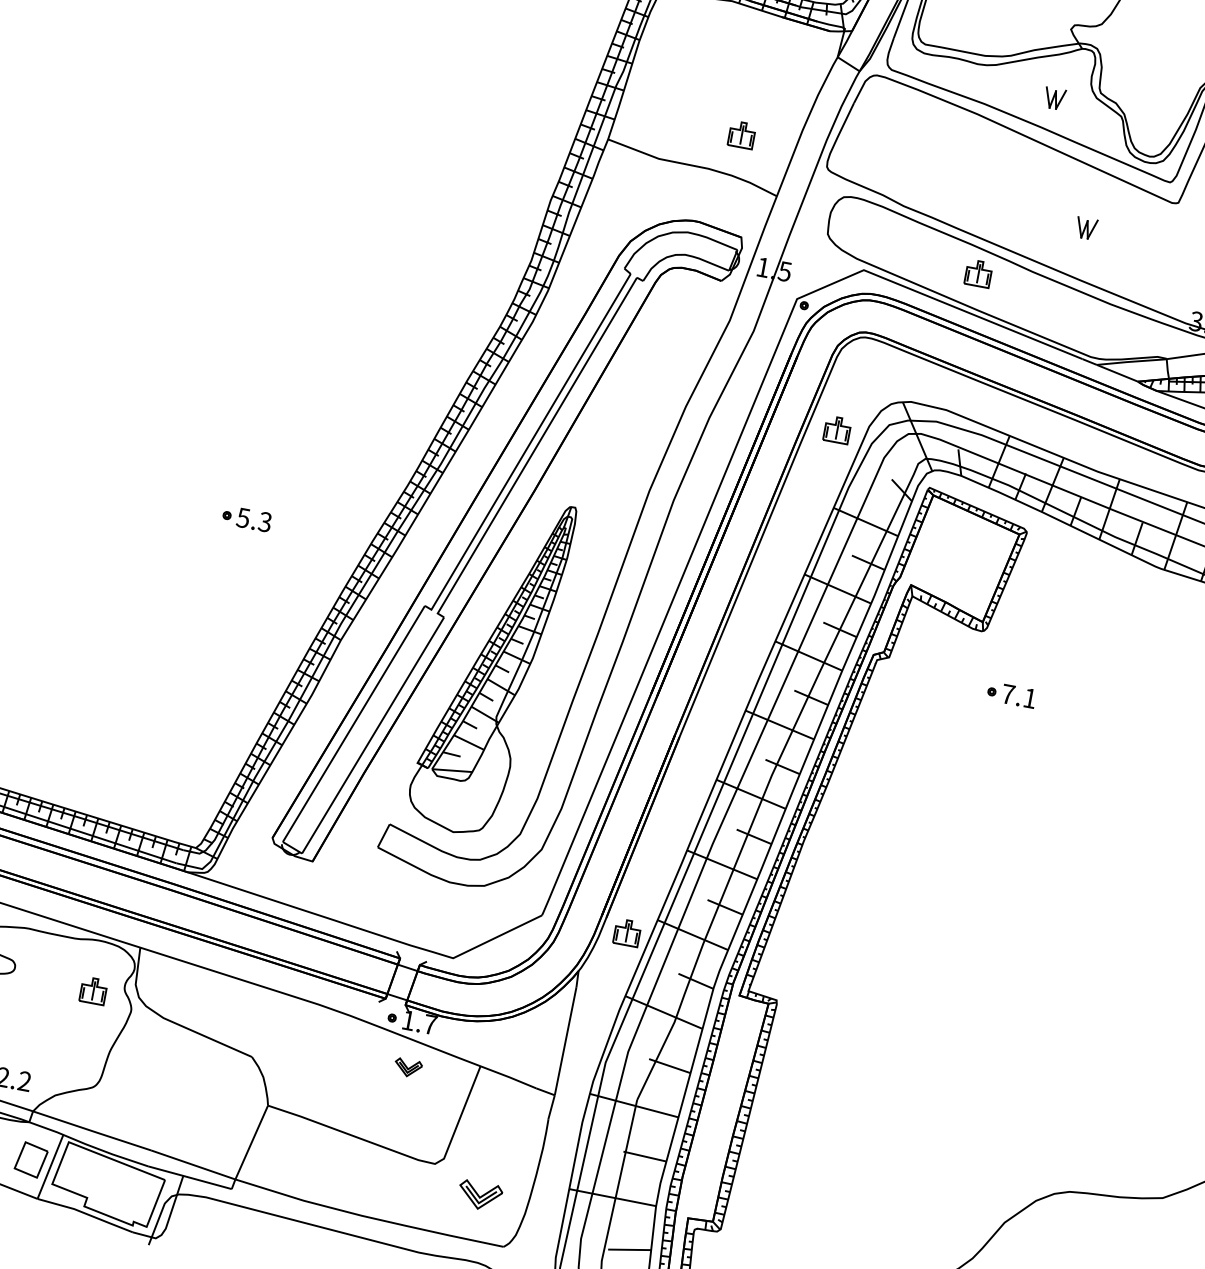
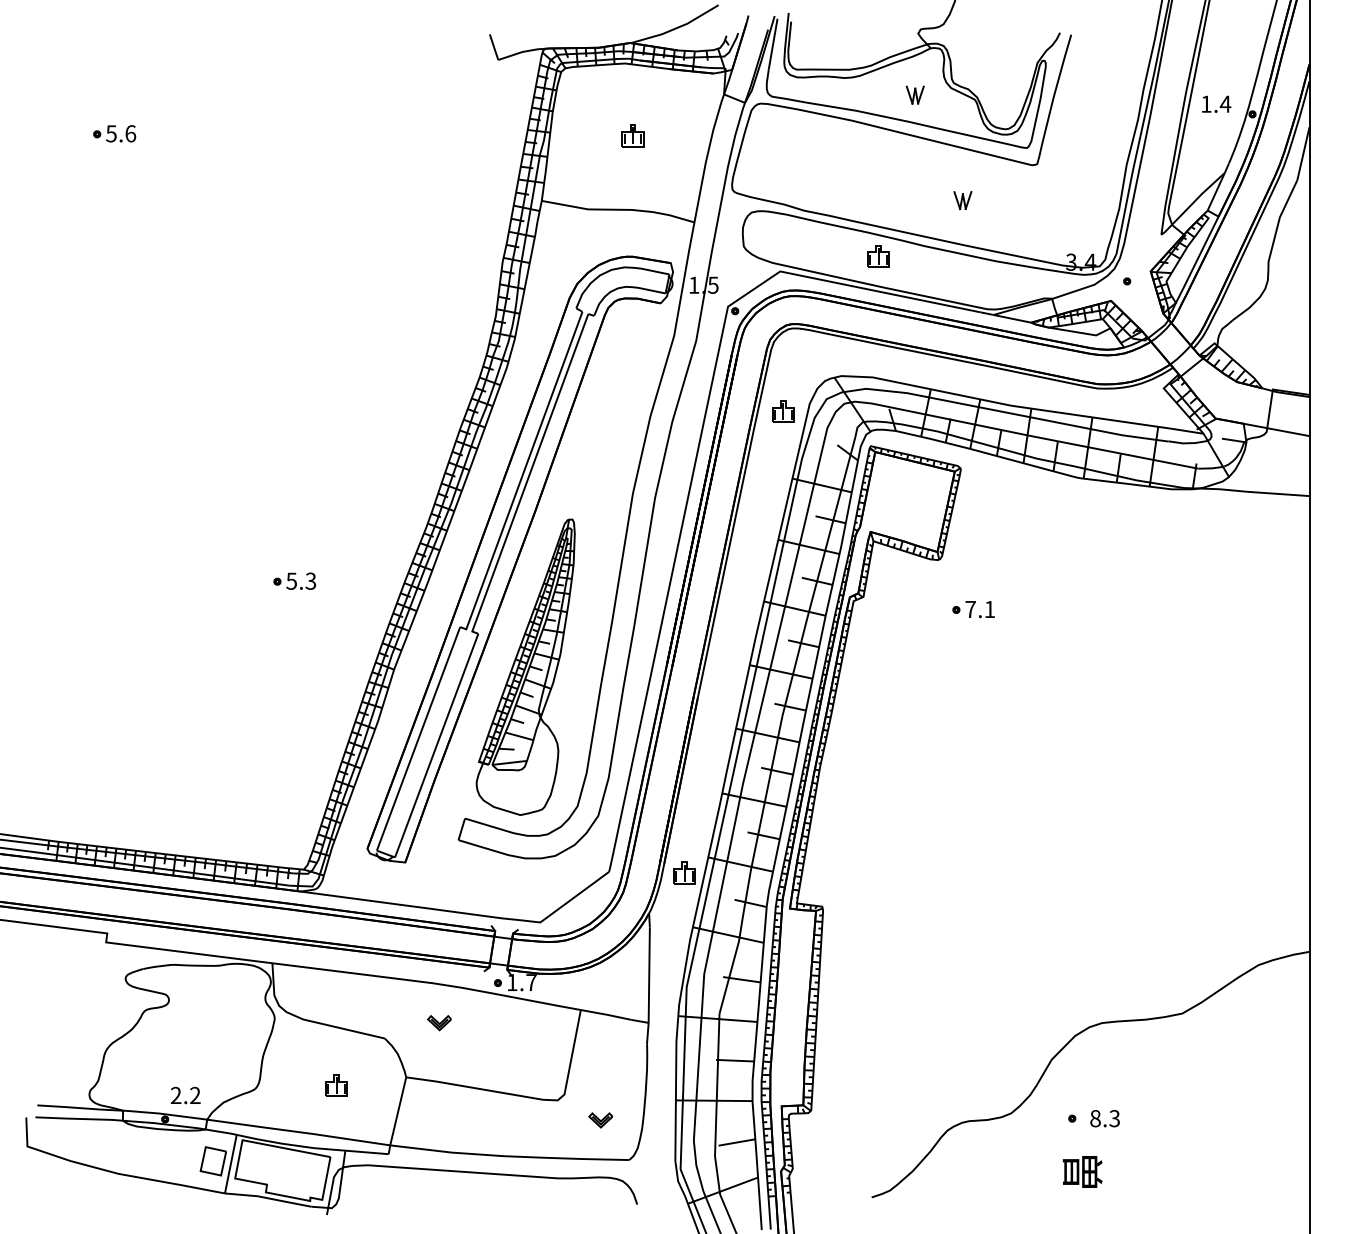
part: (741, 134) -> (632, 135), moved
part: (93, 990) -> (336, 1085), moved
part: (408, 1068) -> (439, 1023), moved
part: (479, 1195) -> (600, 1120), size x0.62

